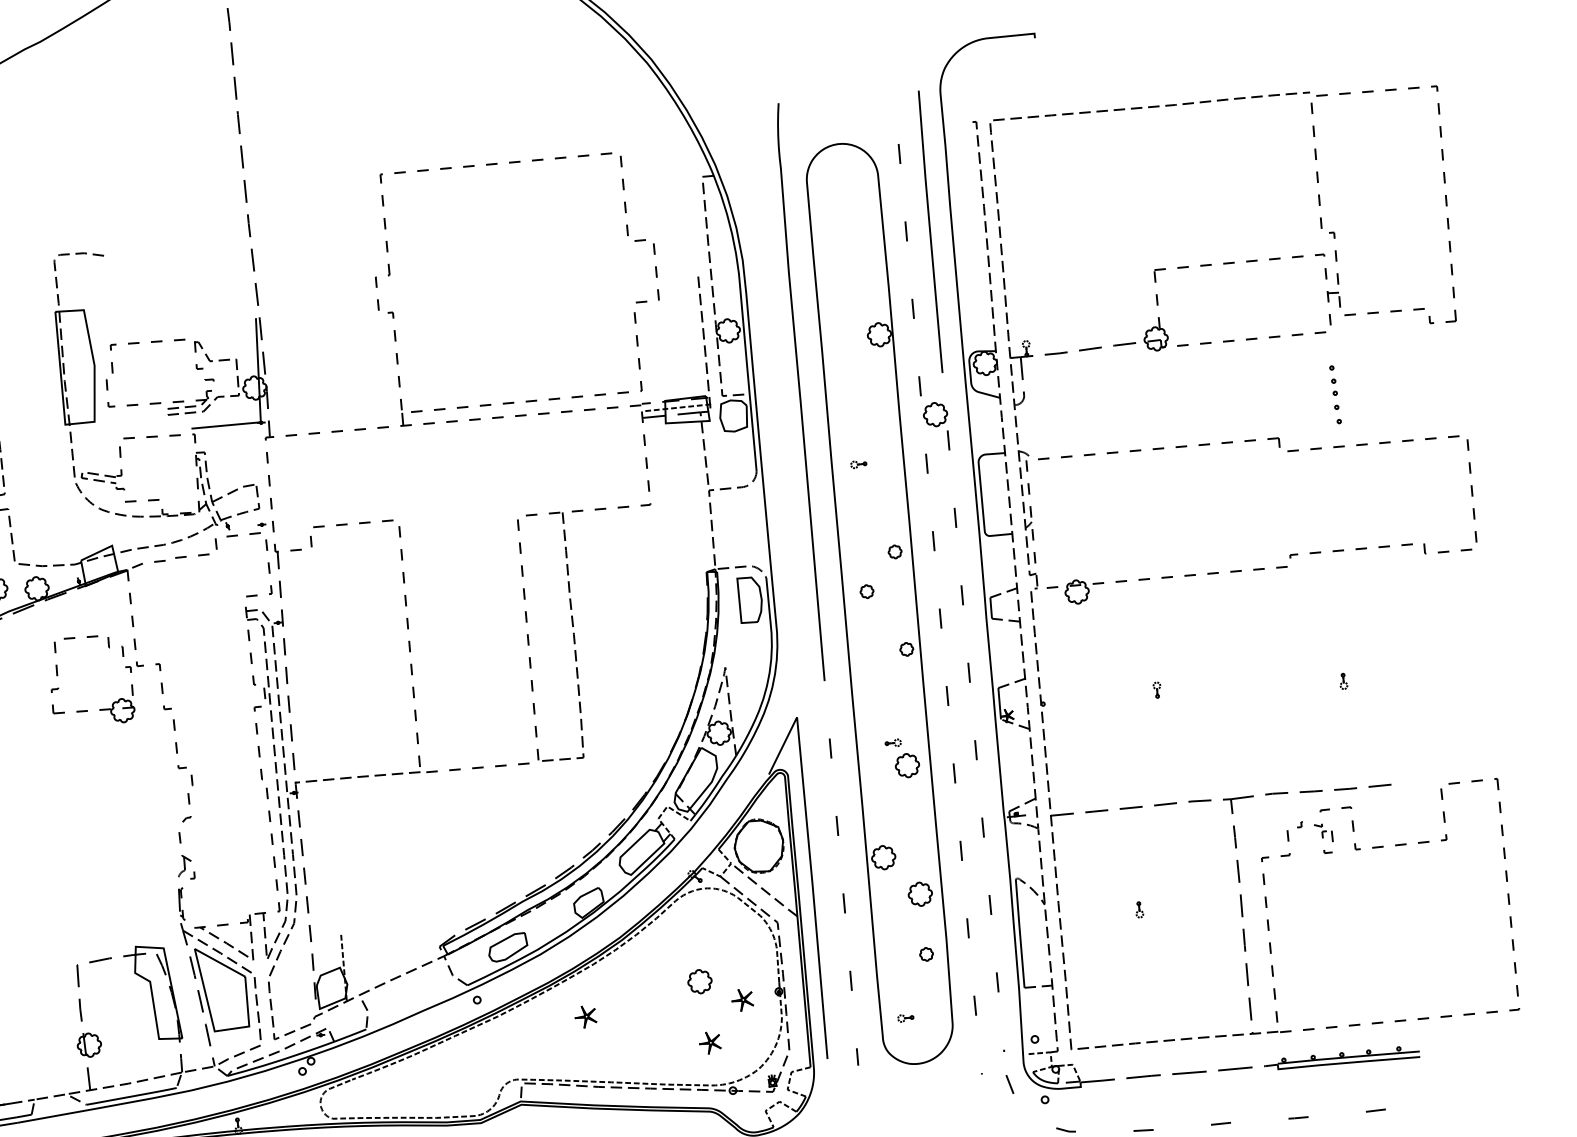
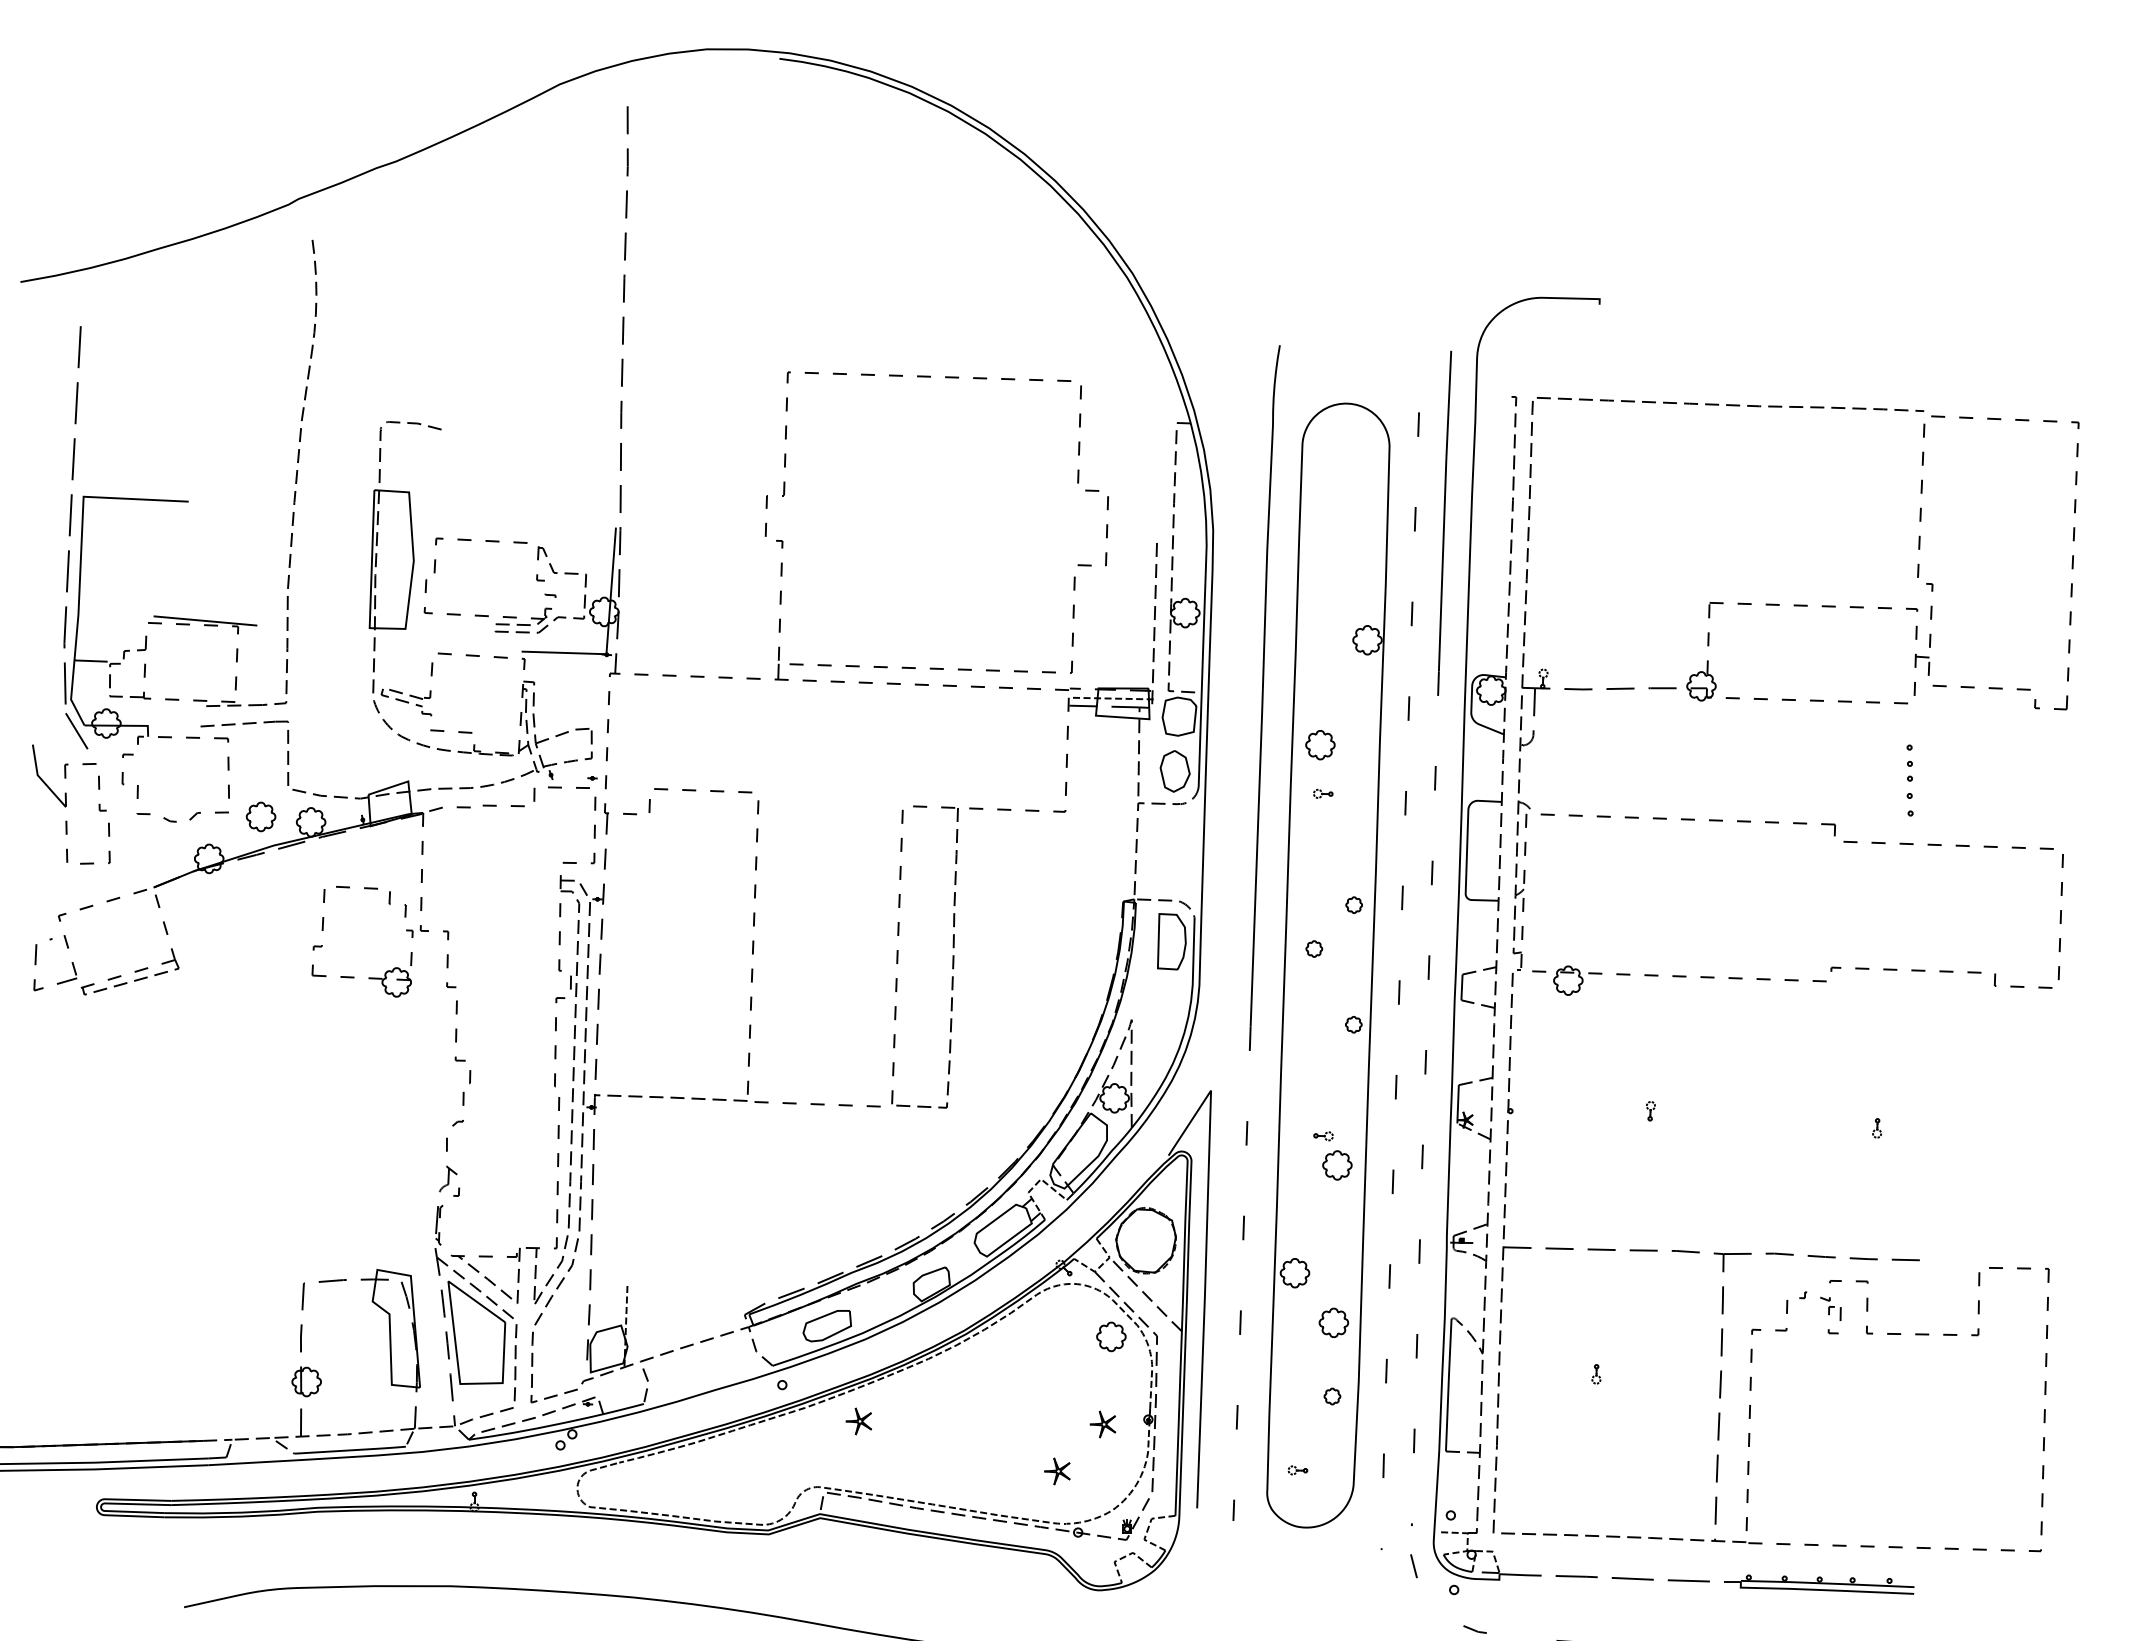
part: (935, 414) -> (1320, 745), moved
part: (735, 461) -> (1174, 771), added
part: (700, 981) -> (1111, 1336), moved
part: (585, 1016) -> (858, 1421), moved

